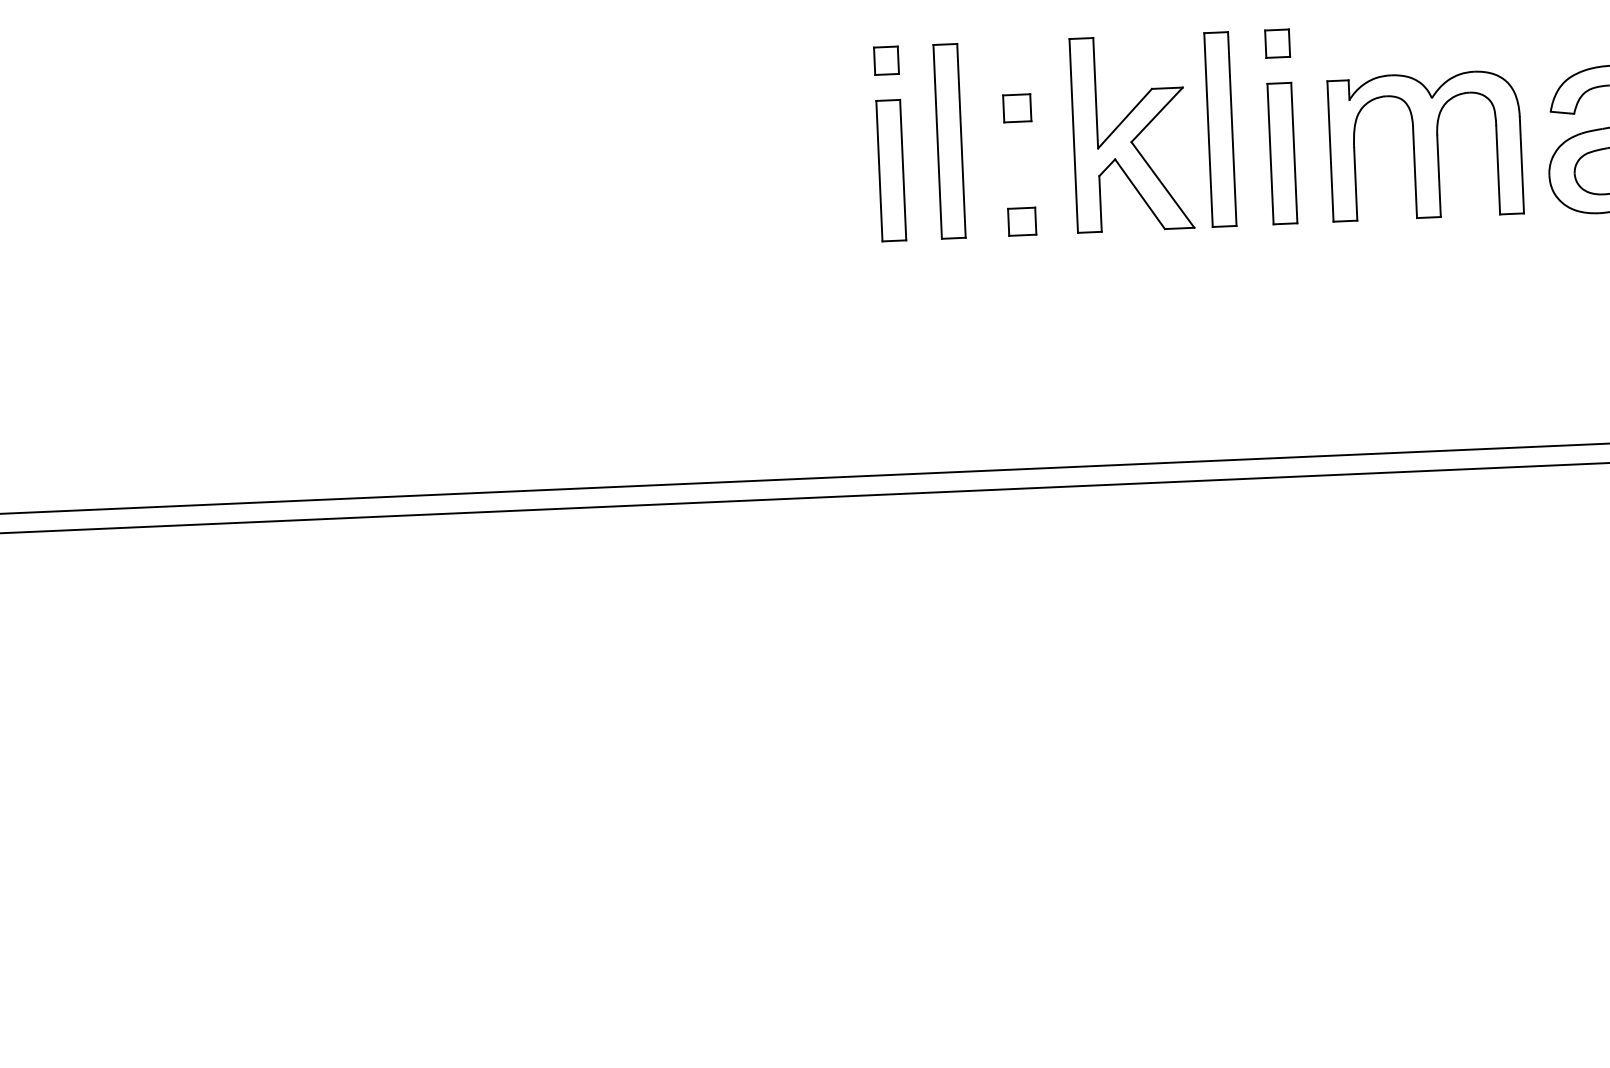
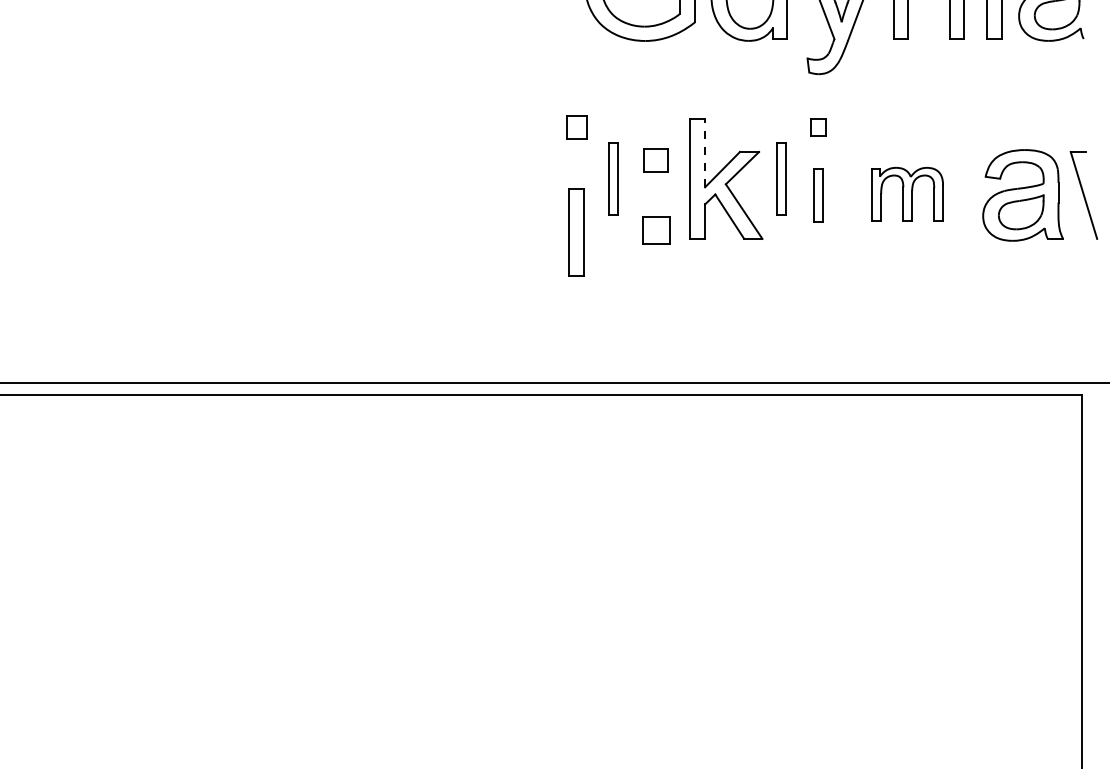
part: (886, 60) -> (576, 127), size x1.4
line: (1096, 92) -> (705, 152), solid -> dashed
part: (1017, 108) -> (656, 160), size x1.4
part: (1220, 128) -> (781, 178), size x0.6
part: (949, 140) -> (613, 178), size x0.6
part: (1425, 145) -> (907, 194), size x0.6
part: (1281, 153) -> (818, 195), size x0.6
part: (890, 170) -> (576, 232), moved
part: (1022, 221) -> (656, 230), size x1.6

